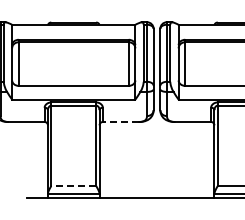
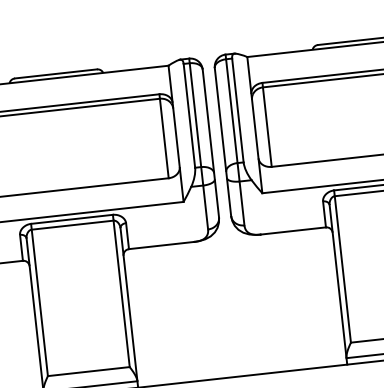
line: (120, 122) -> (161, 246), dashed -> solid
line: (73, 186) -> (88, 372), dashed -> solid

